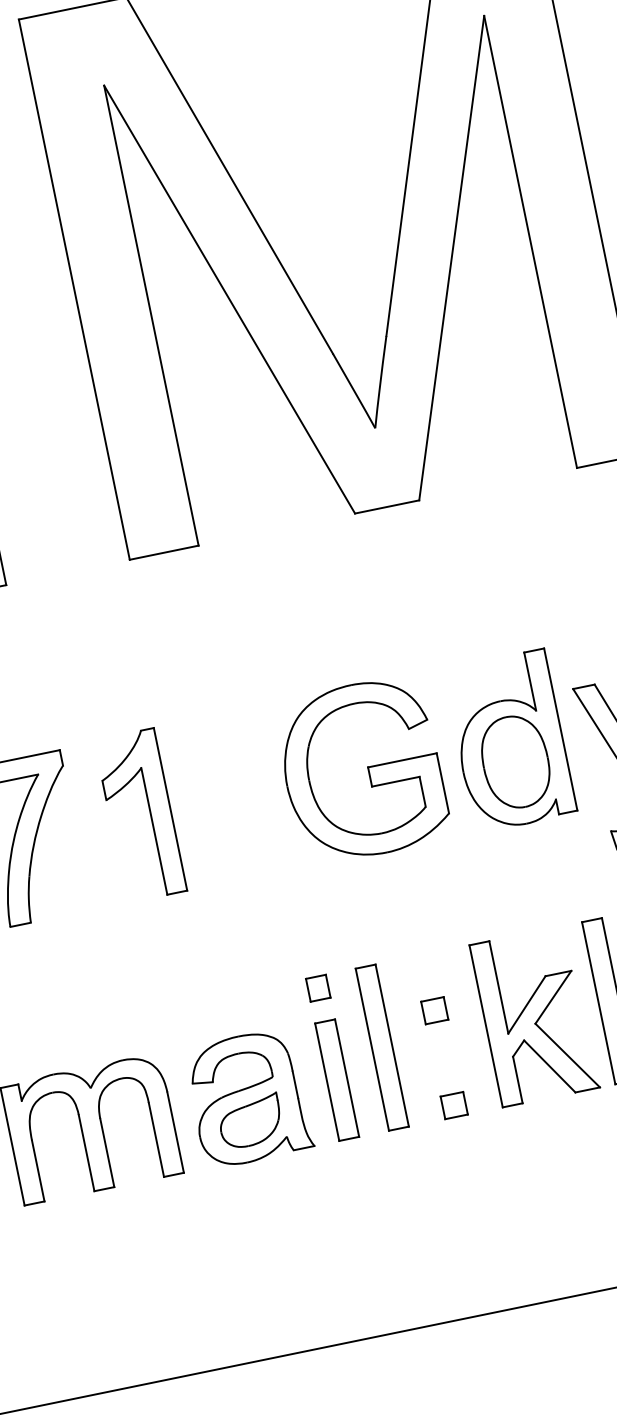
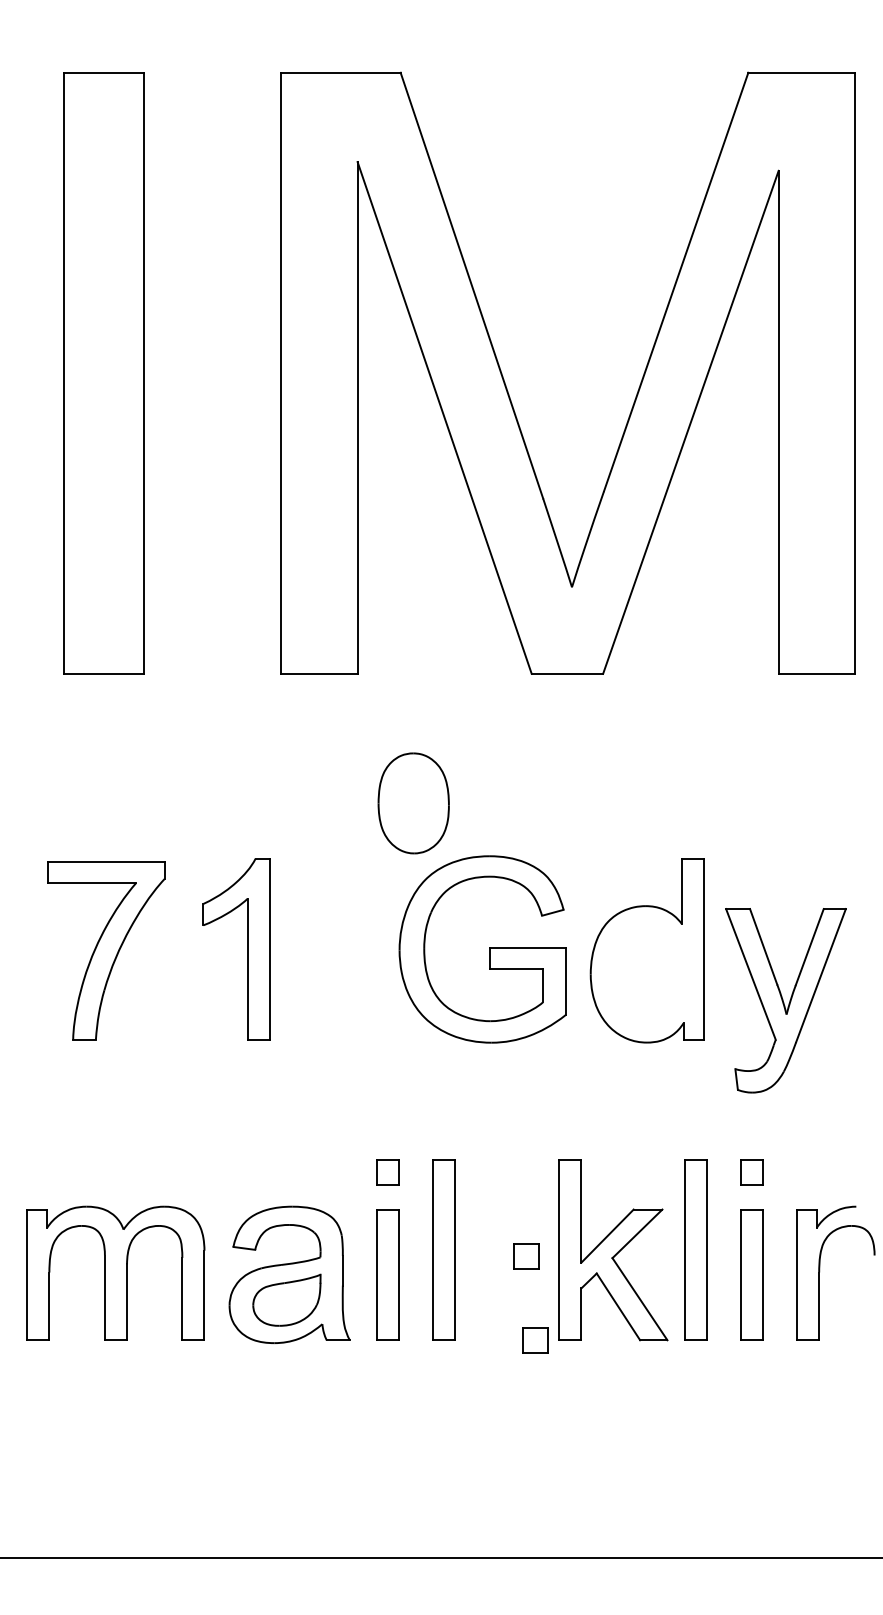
part: (515, 762) -> (413, 803), moved
part: (434, 1011) -> (526, 1256), moved
part: (453, 1105) -> (535, 1340), moved

